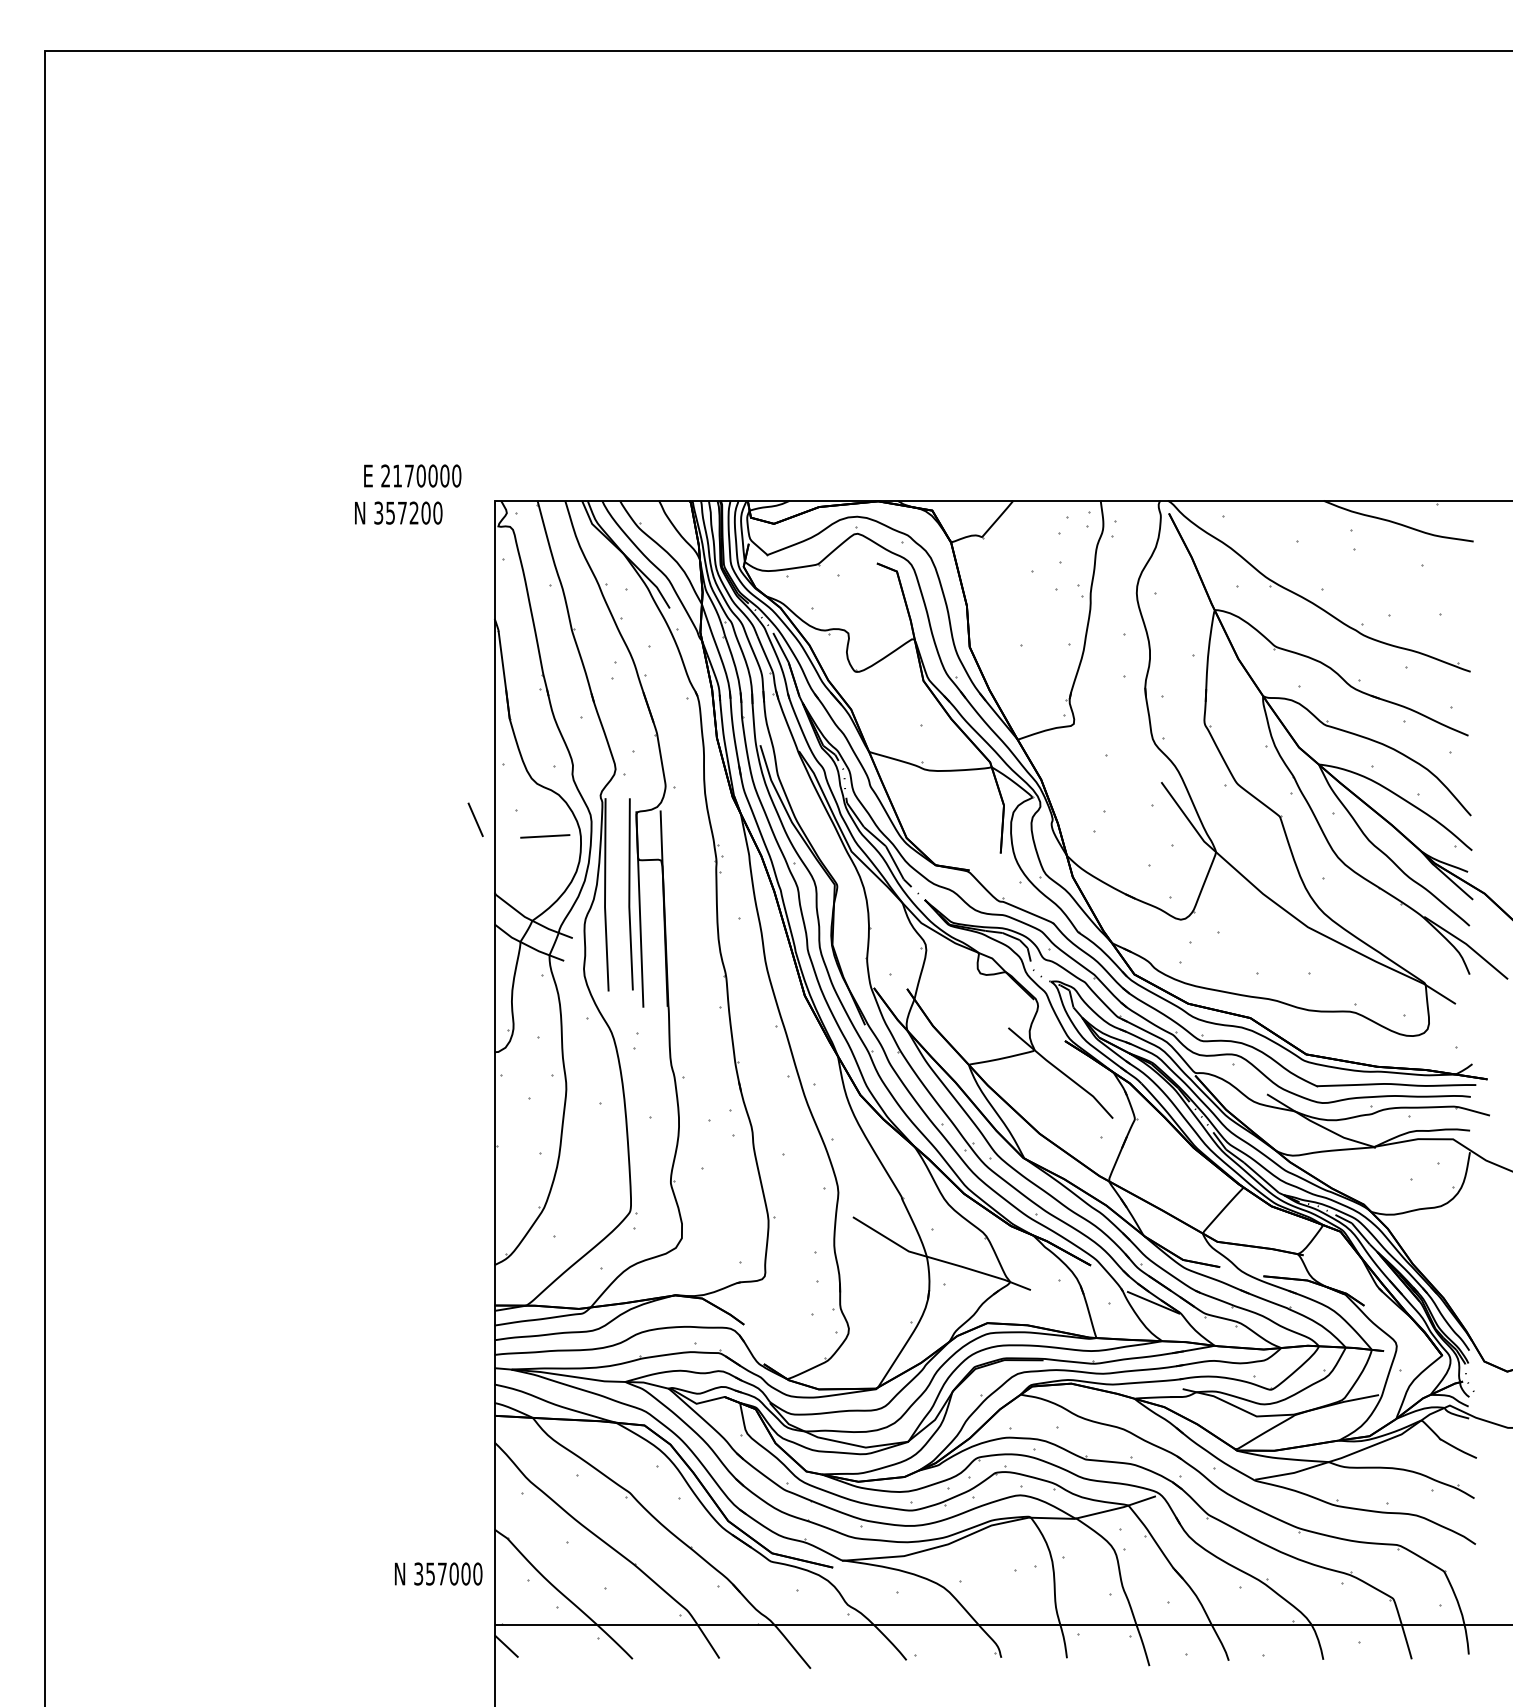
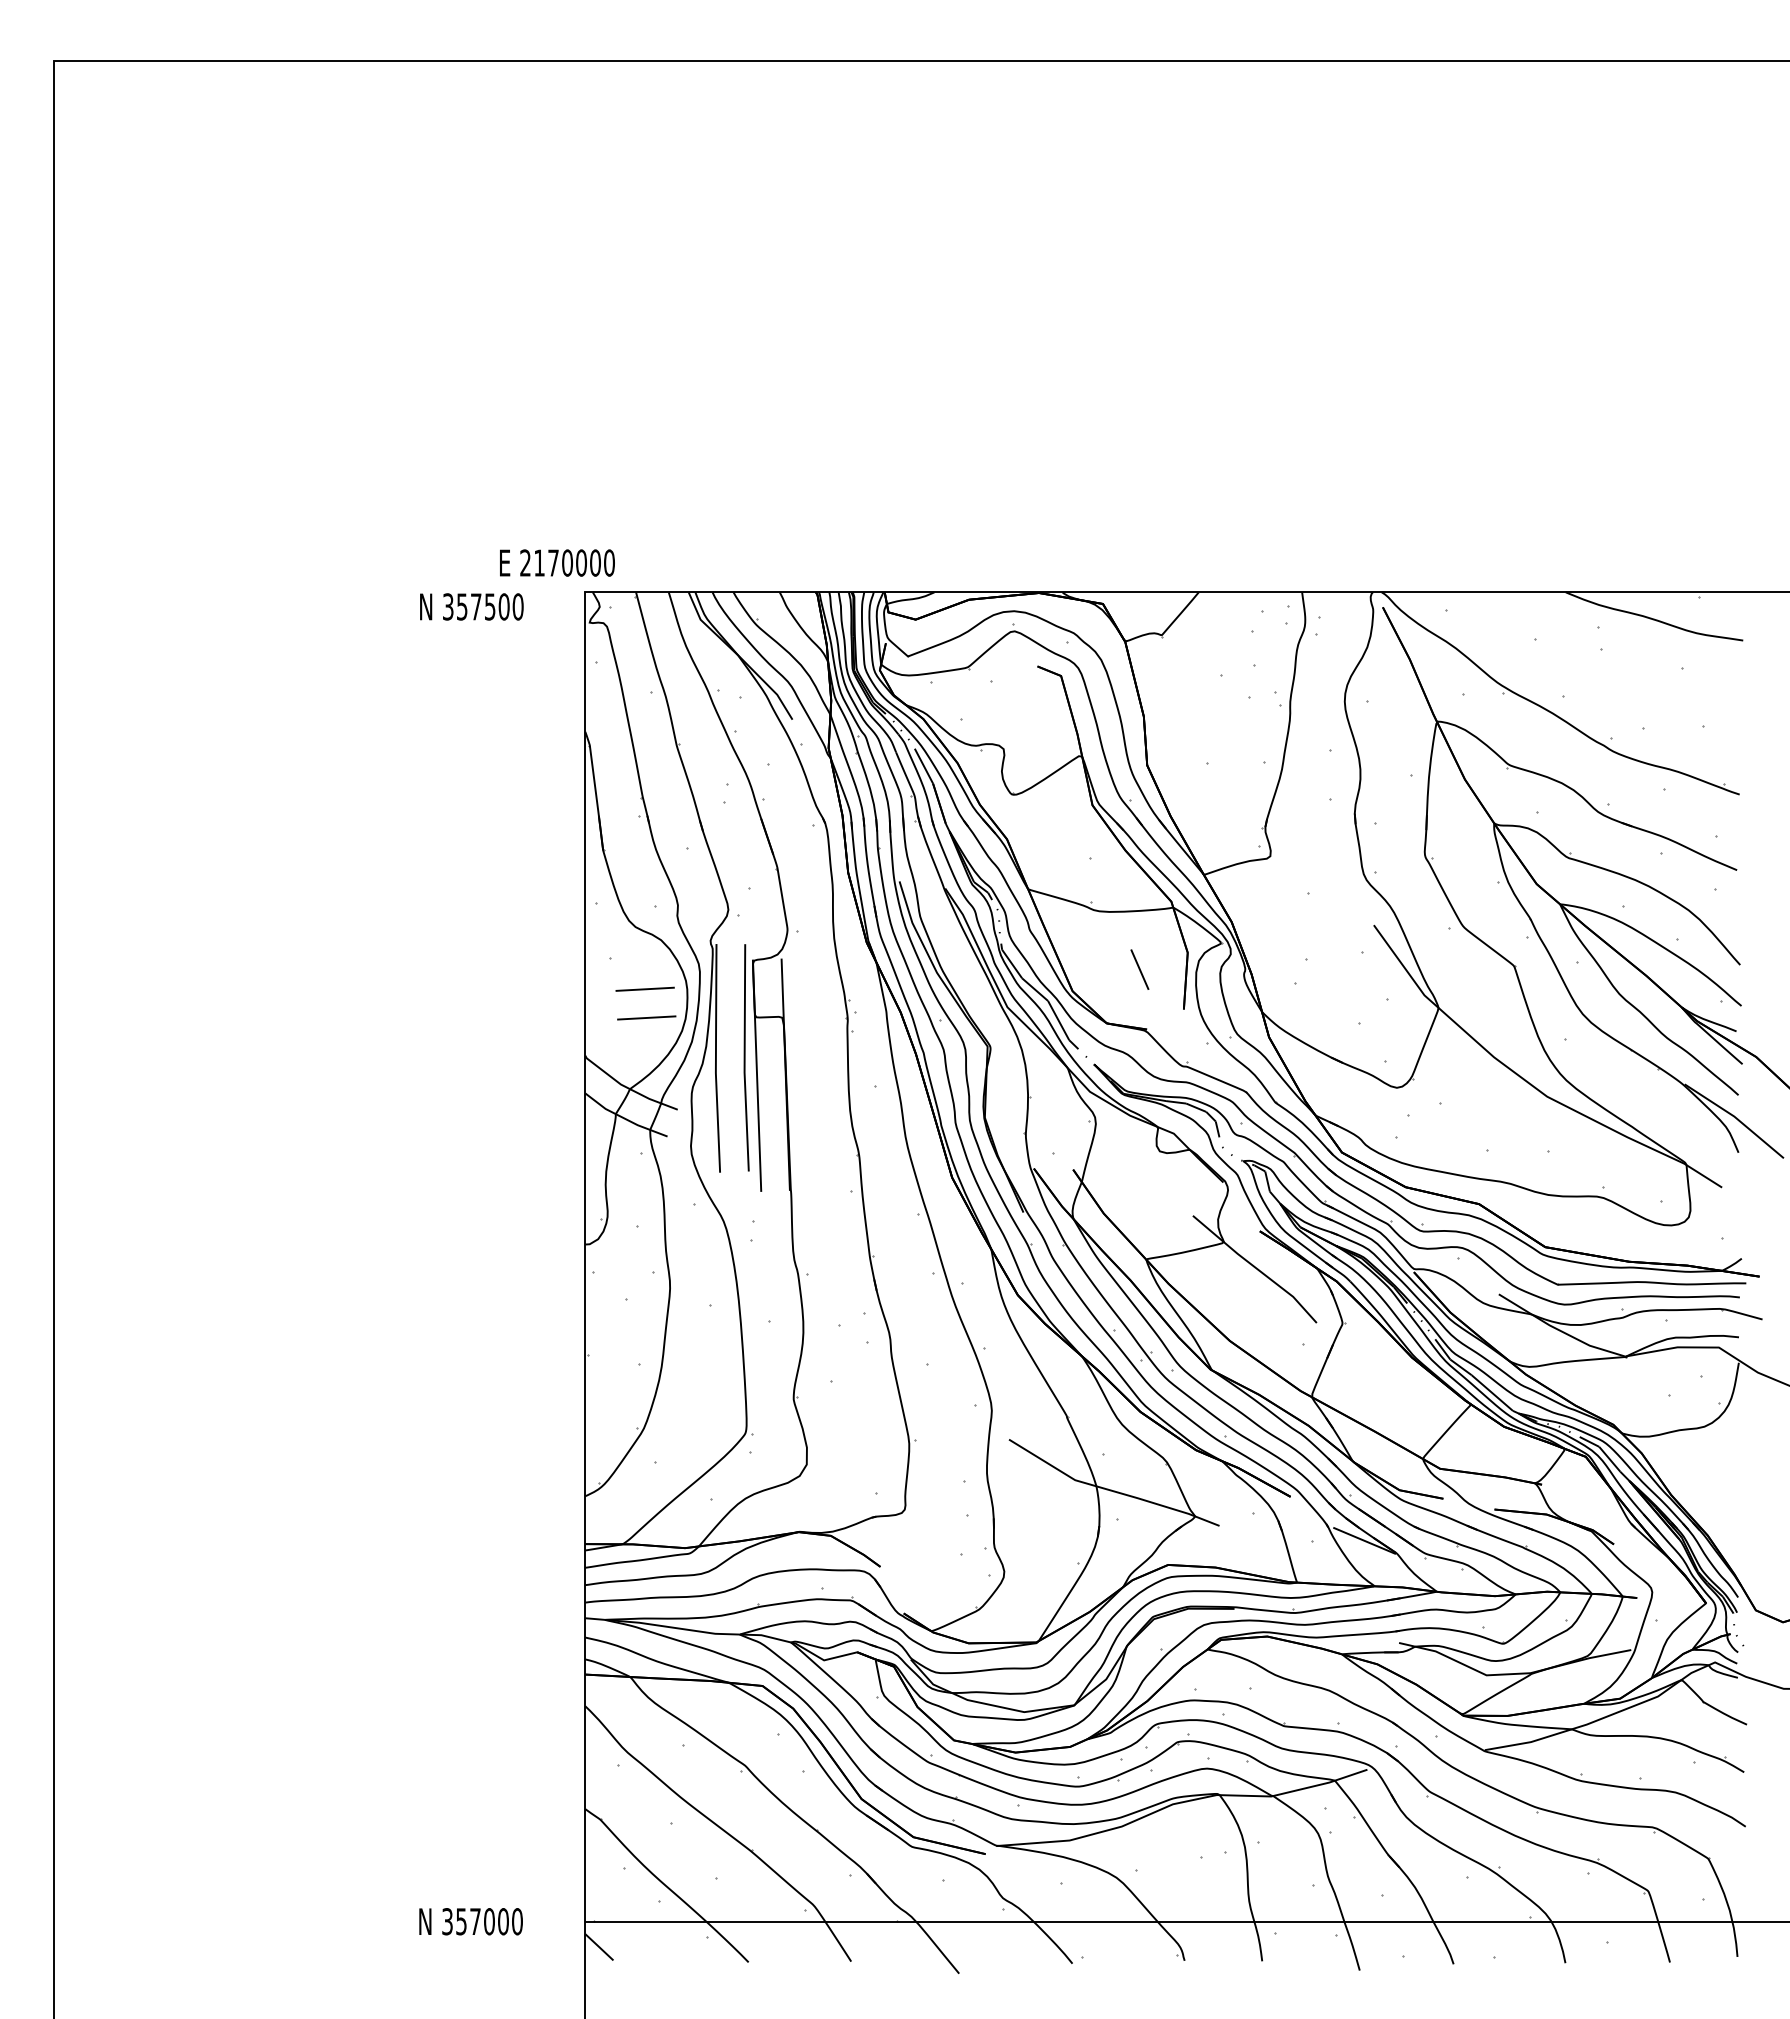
text: (412, 475) -> (557, 562), moved
text: (414, 512) -> (490, 606), 357200 -> 357500
line: (475, 819) -> (1139, 969), moved
line: (546, 860) -> (646, 1017), added
text: (438, 1573) -> (470, 1921), moved

